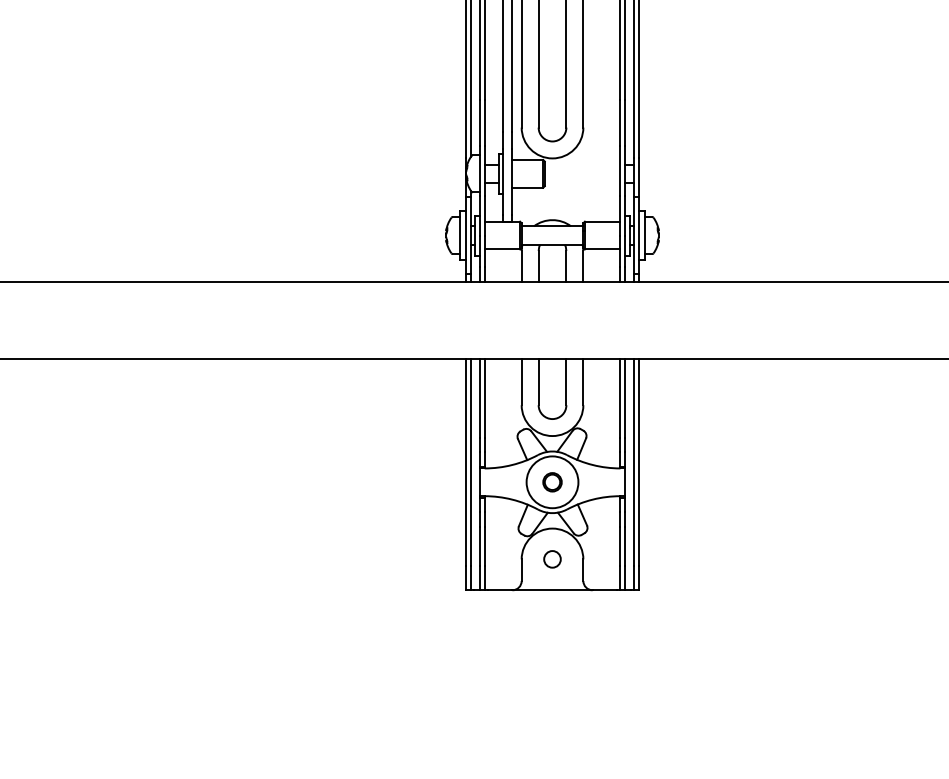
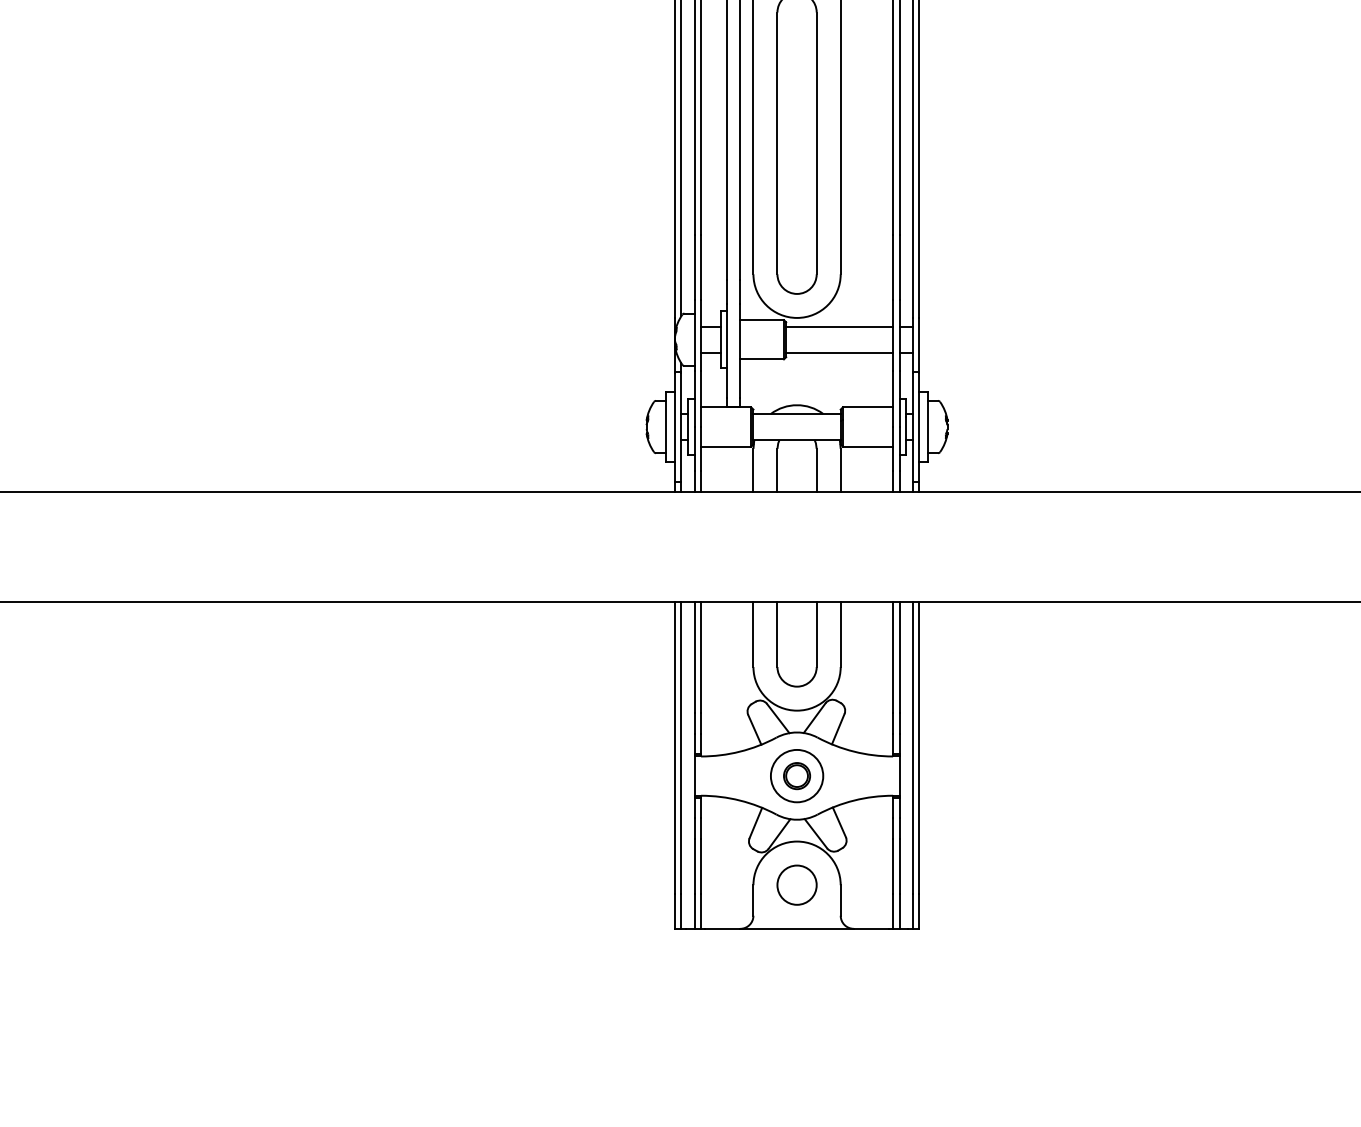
line: (582, 164) -> (839, 326), added
line: (582, 182) -> (839, 352), added
circle: (552, 481) -> (796, 775), size x0.71
circle: (552, 558) -> (796, 884), size x1.67

